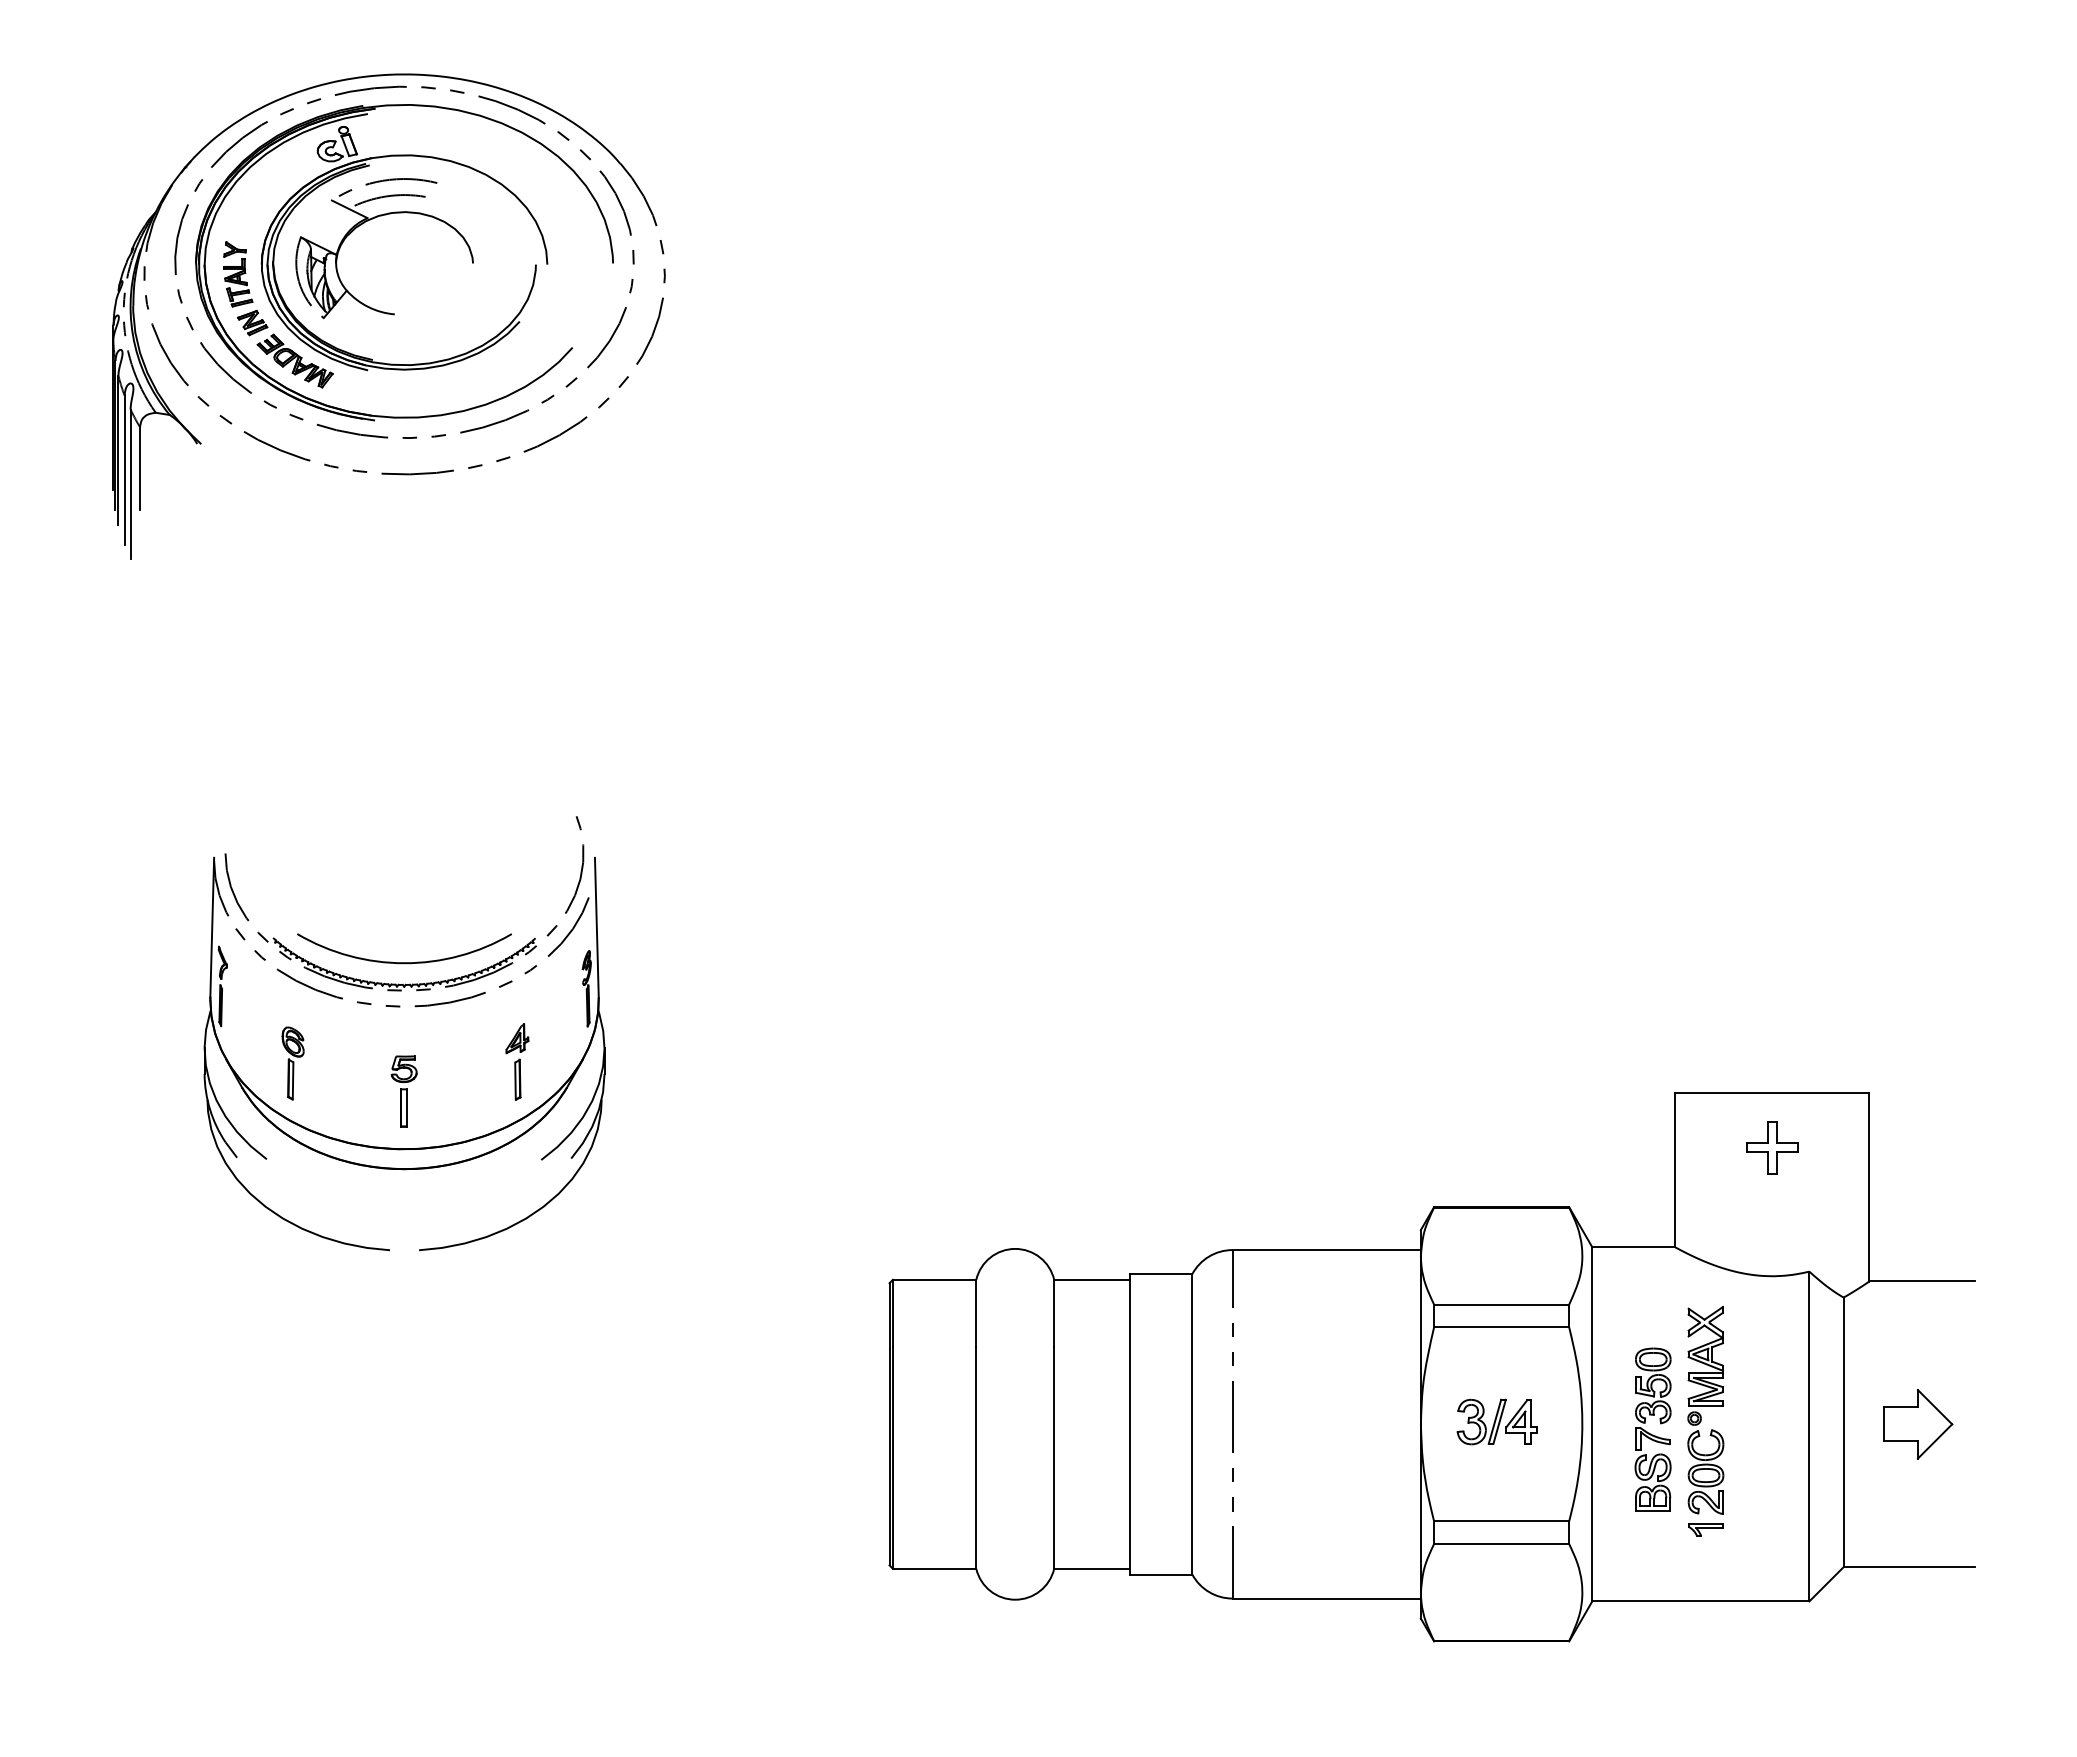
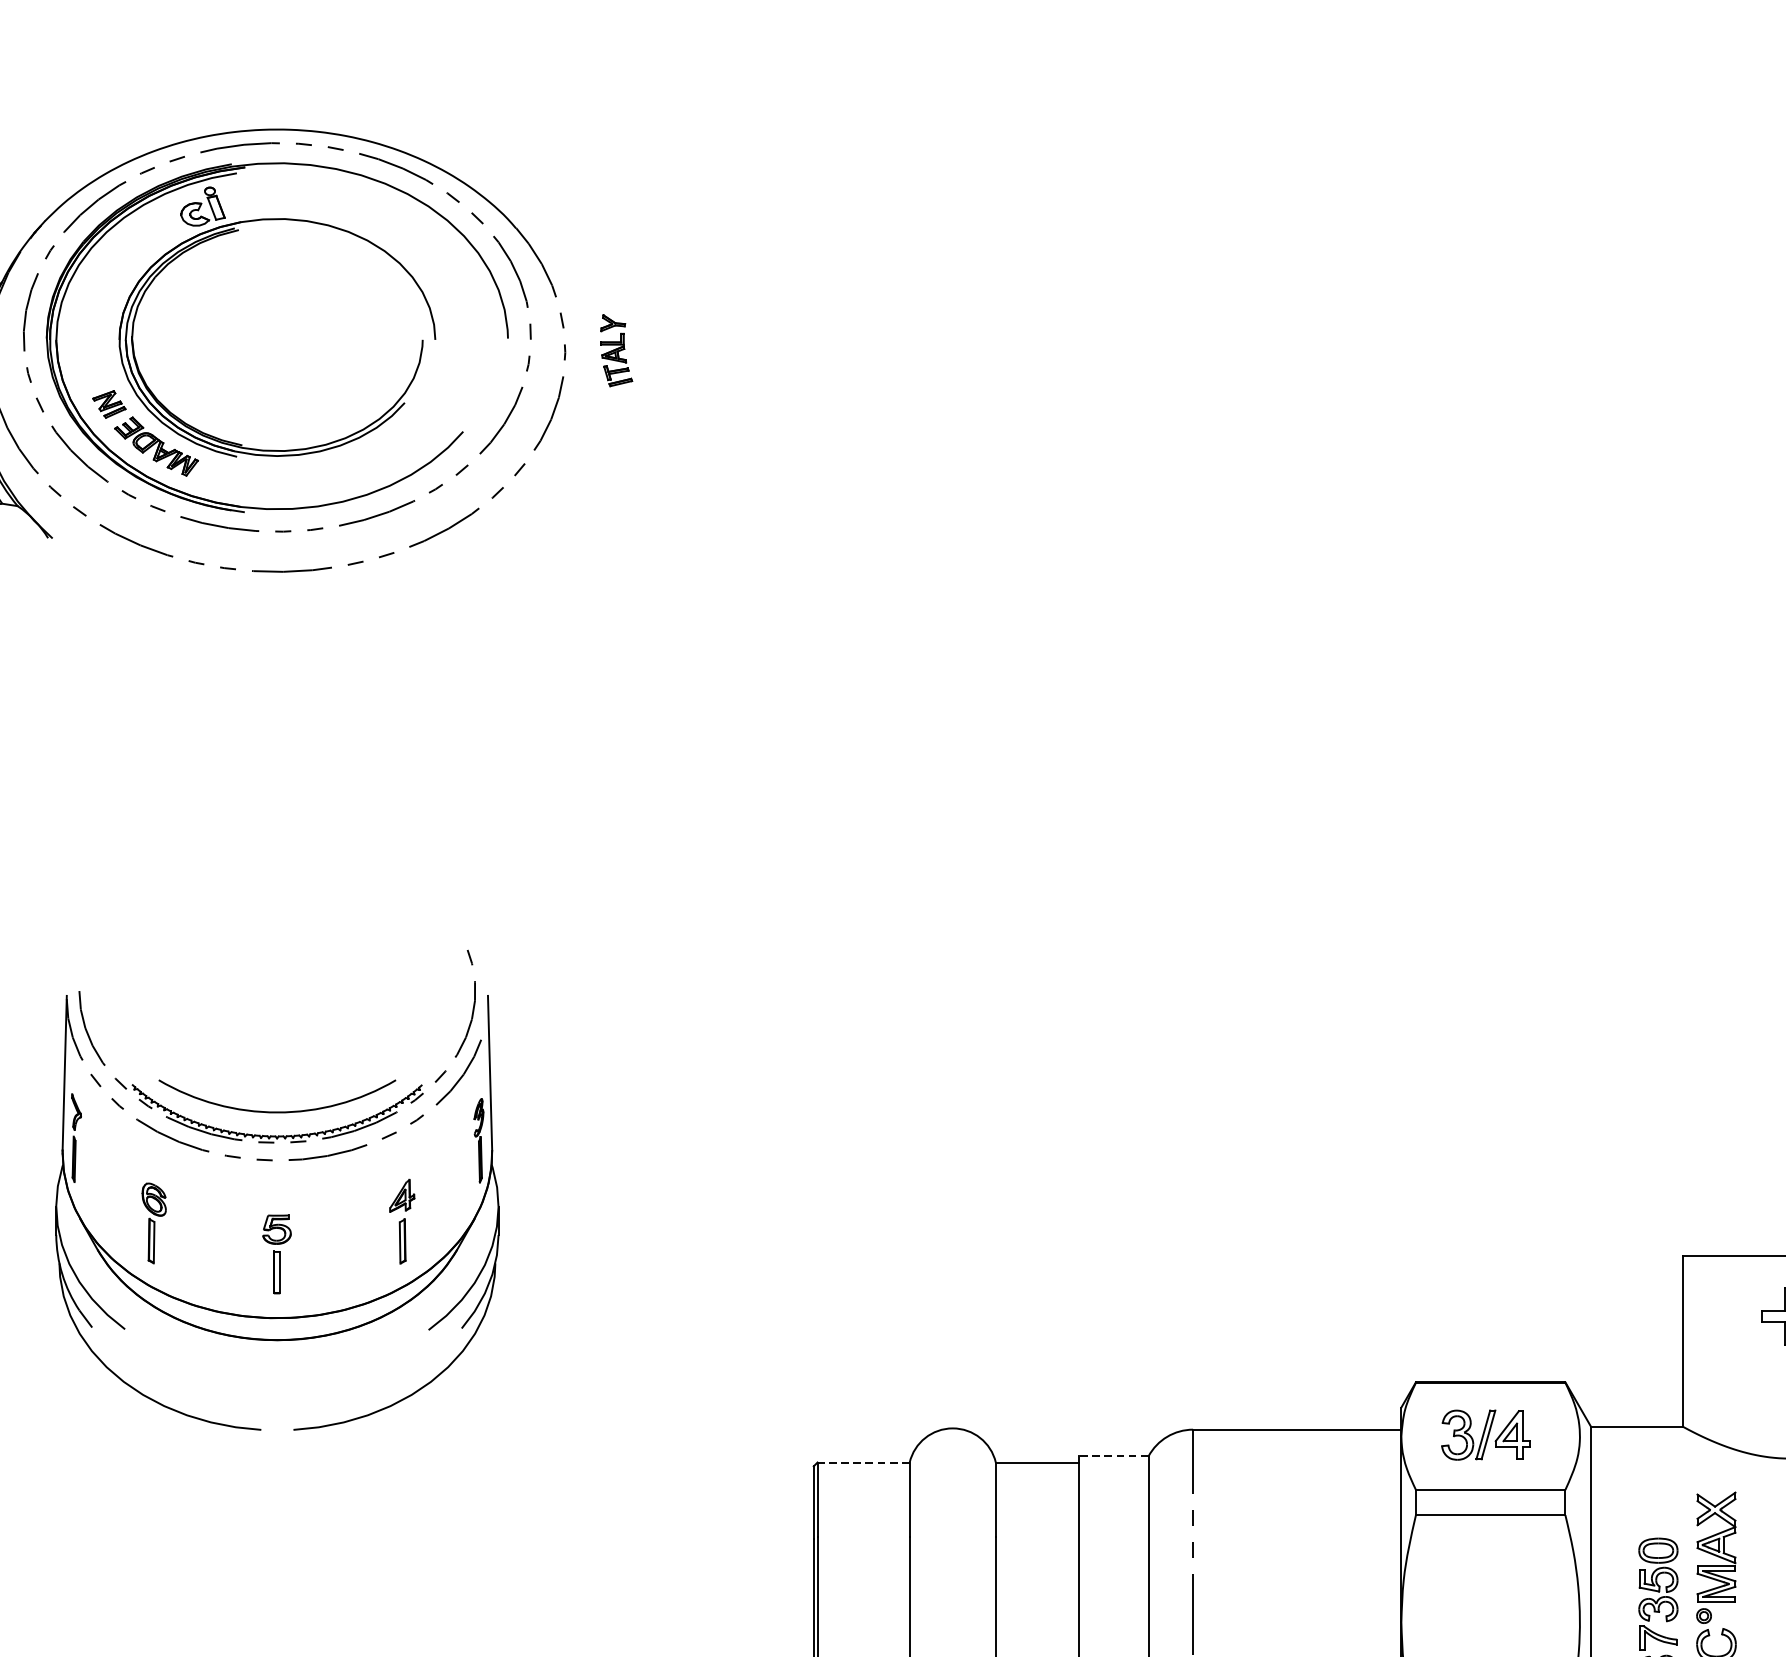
part: (370, 220) -> (239, 291), removed
part: (238, 274) -> (616, 350), moved
line: (1160, 1274) -> (1113, 1456), solid -> dashed
line: (934, 1279) -> (863, 1462), solid -> dashed
part: (1496, 1421) -> (1484, 1434), moved

